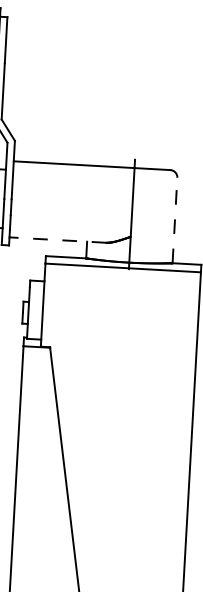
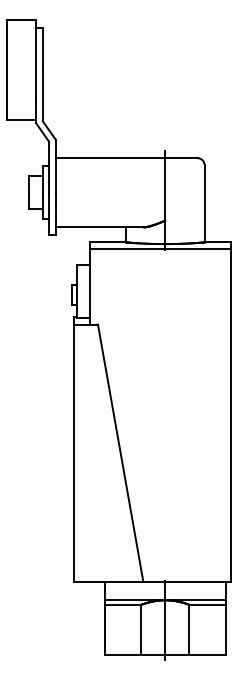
line: (174, 220) -> (204, 203), dashed -> solid
line: (57, 240) -> (99, 227), dashed -> solid

